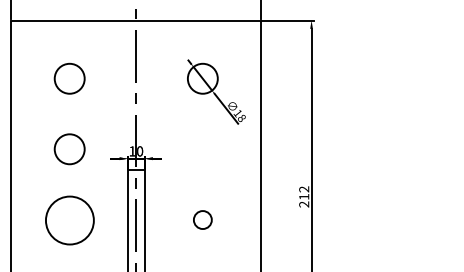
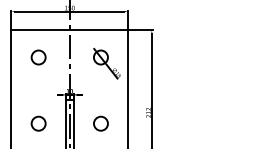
circle: (69, 149) -> (38, 90), removed
circle: (69, 219) -> (38, 123), size x0.62
circle: (201, 219) -> (100, 123), size x1.67

